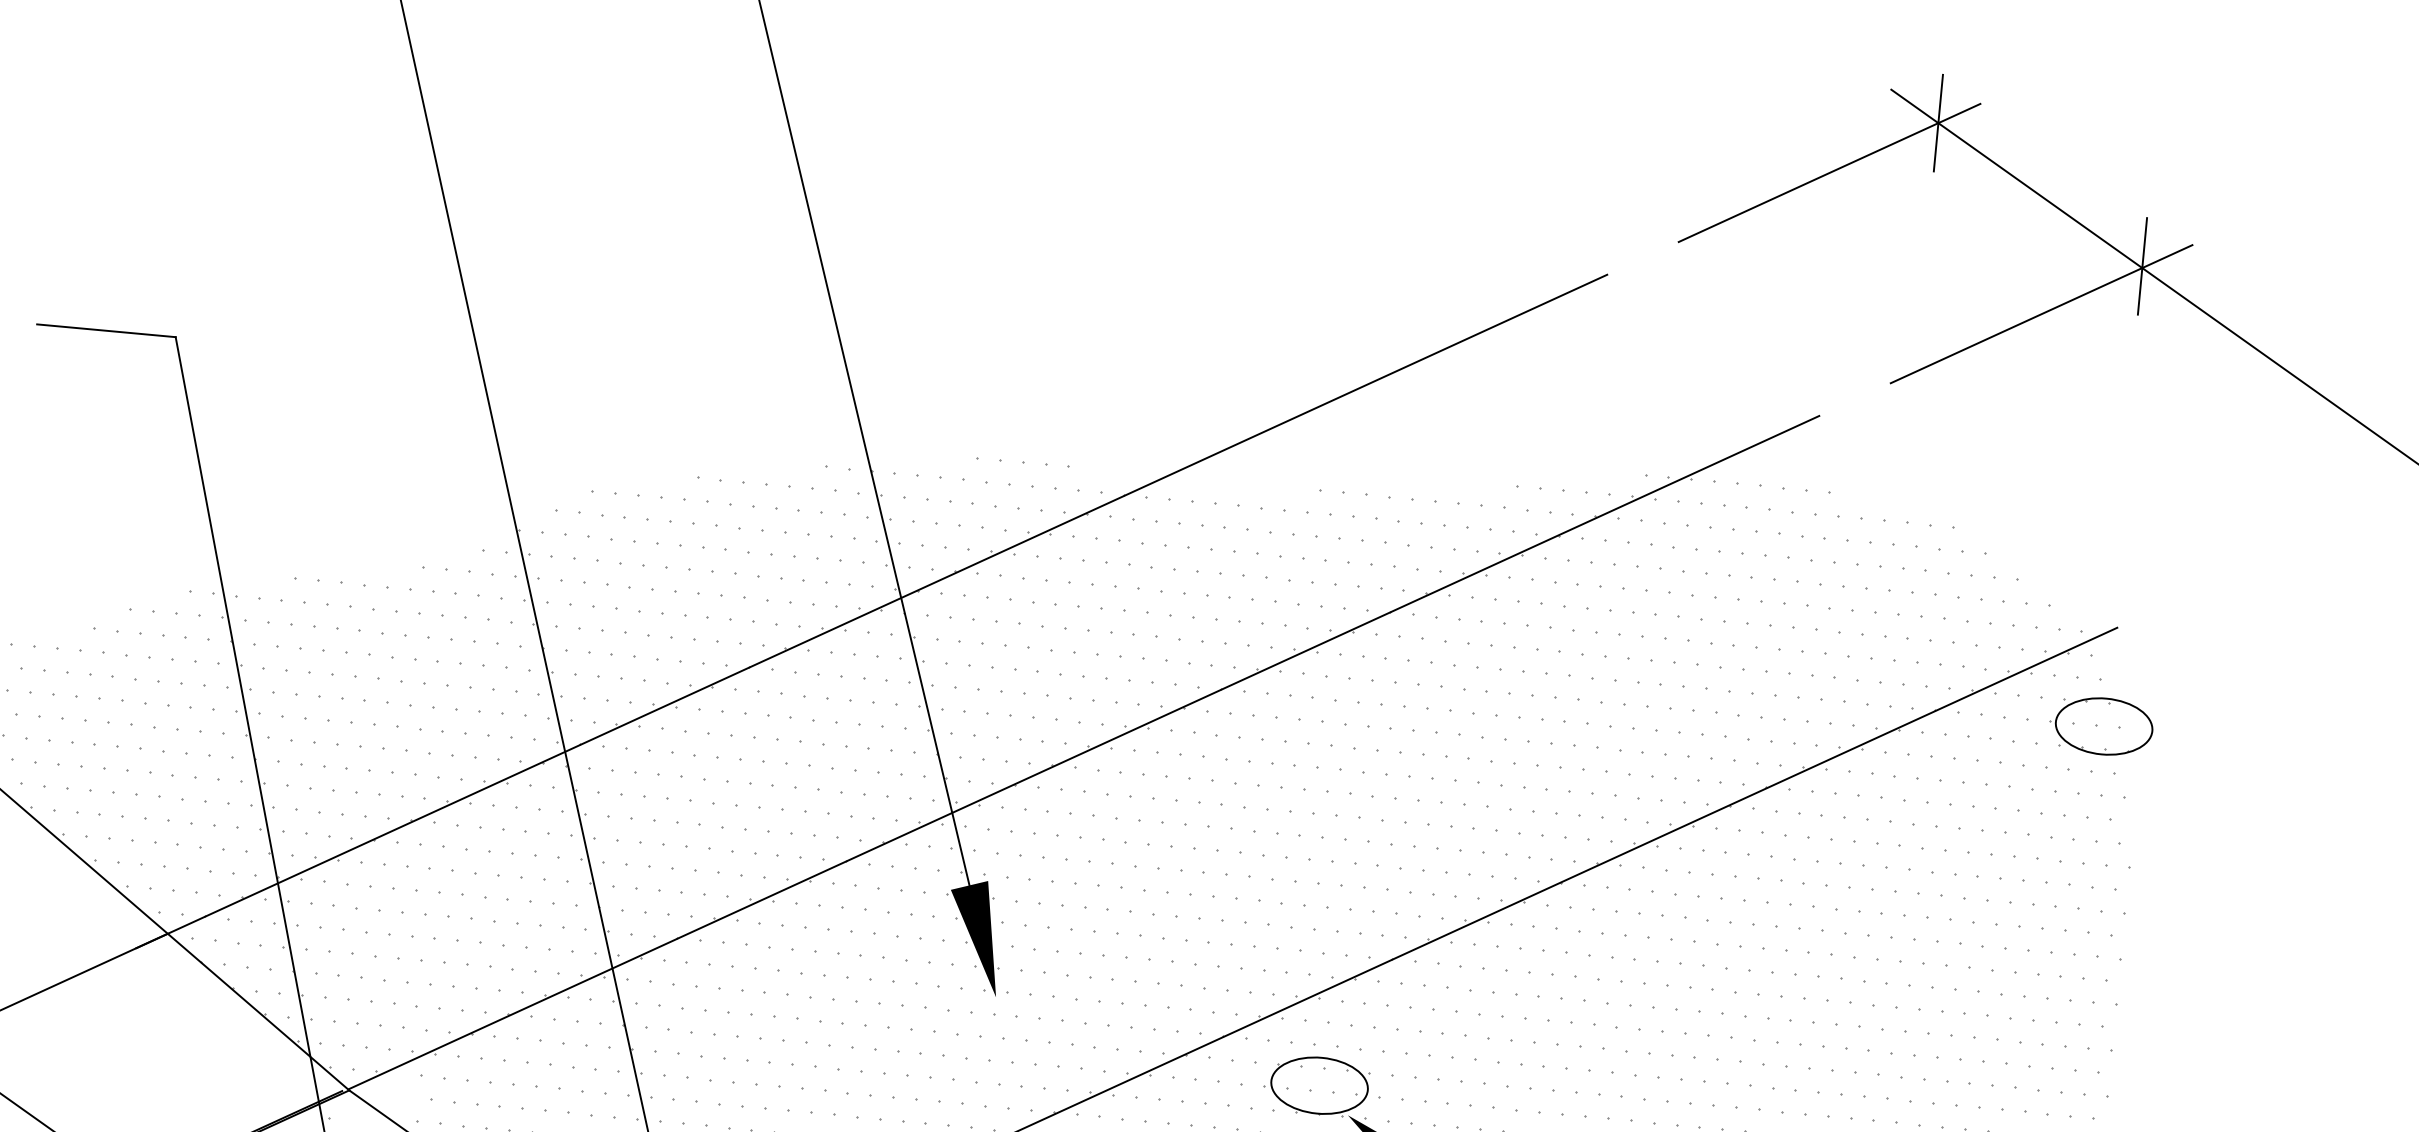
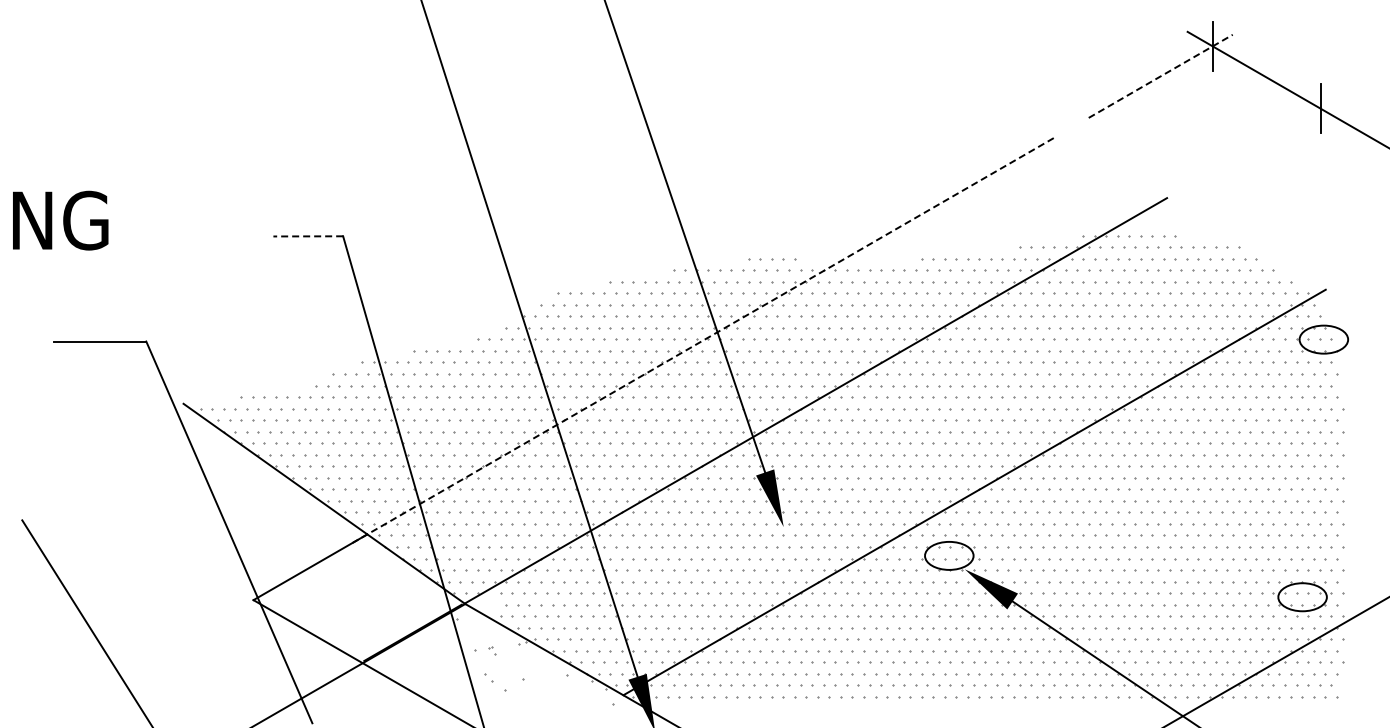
line: (1831, 173) -> (1161, 76), solid -> dashed
line: (2042, 313) -> (1273, 136), removed
line: (106, 331) -> (308, 236), solid -> dashed
line: (871, 611) -> (703, 340), solid -> dashed

